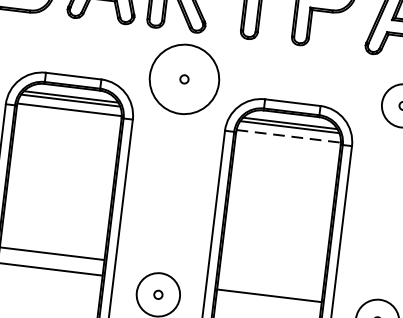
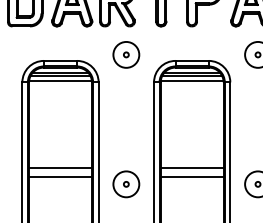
circle: (184, 78) -> (126, 54), size x0.62
line: (289, 136) -> (192, 81), dashed -> solid
line: (270, 279) -> (191, 167), added

